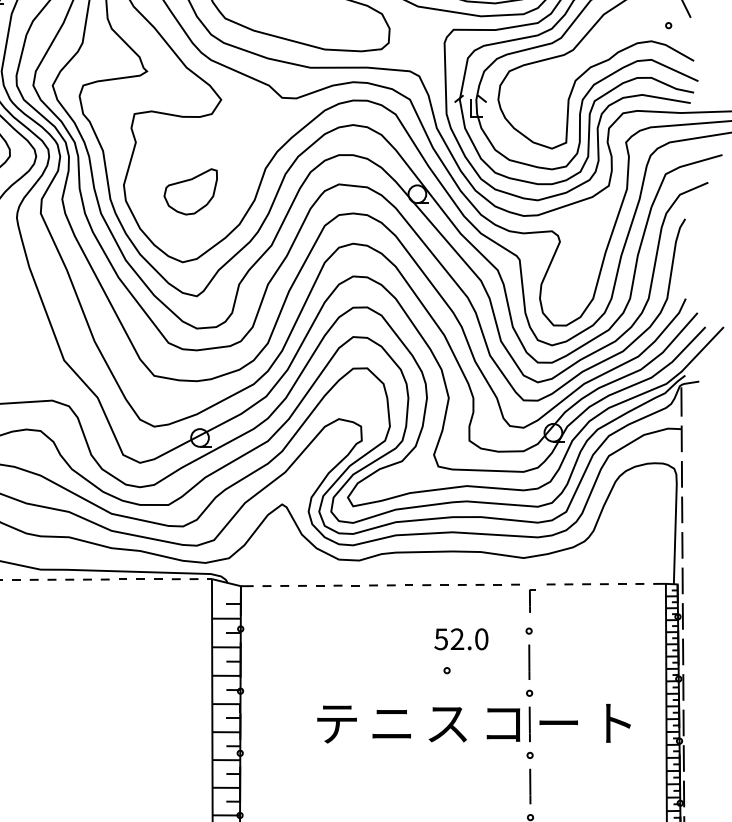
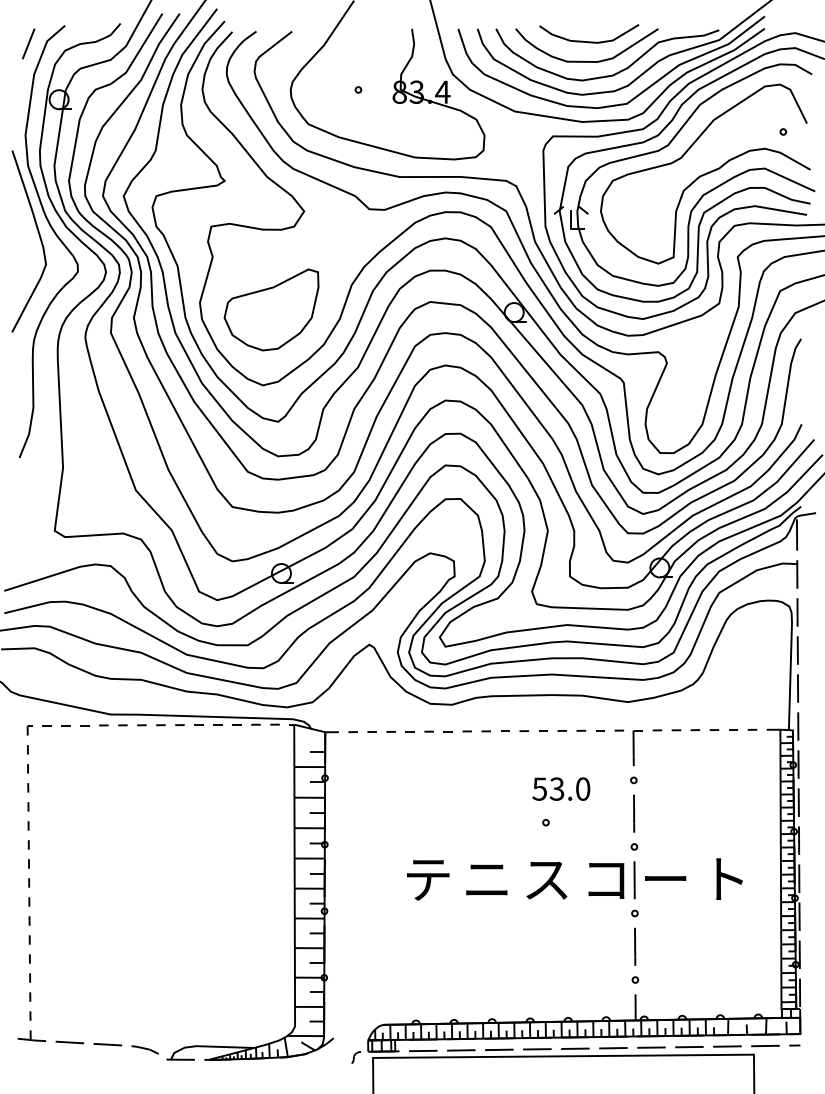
part: (190, 191) -> (271, 309), size x1.67
part: (532, 601) -> (637, 748), size x1.43
text: (456, 638) -> (556, 788), 52.0 -> 53.0

